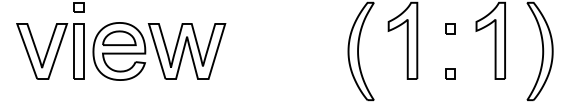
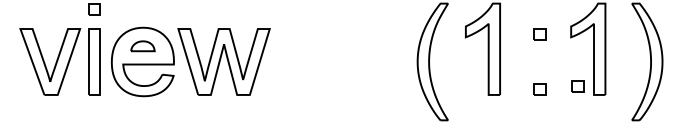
part: (119, 38) -> (142, 46), size x0.6
part: (481, 71) -> (577, 86), added

